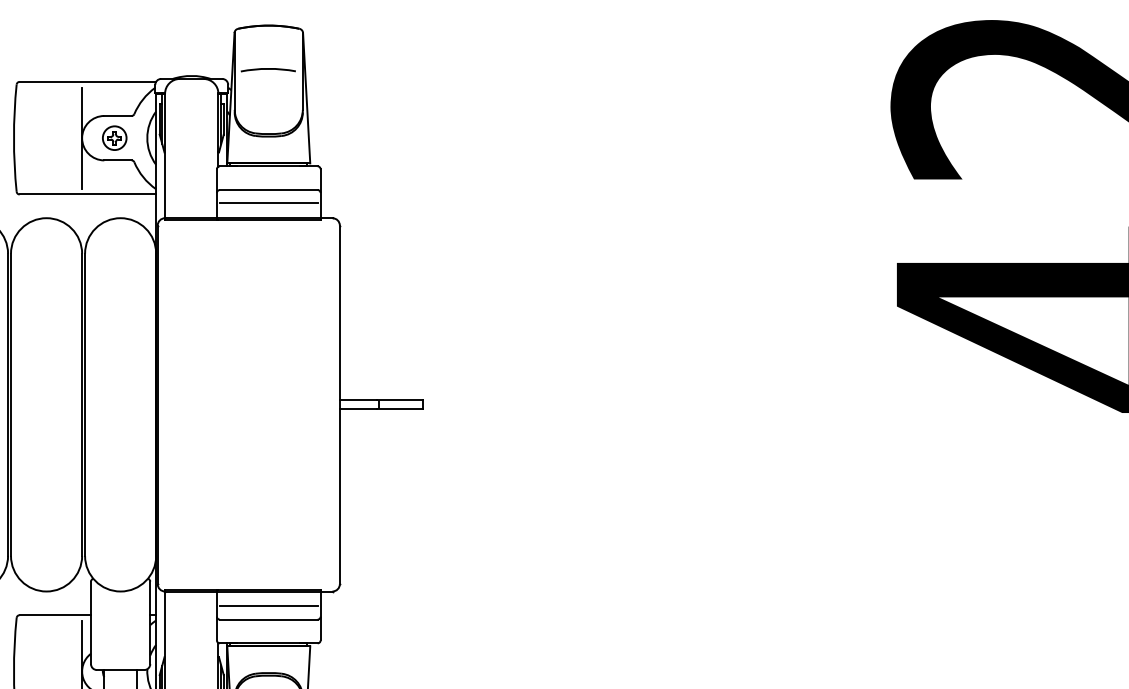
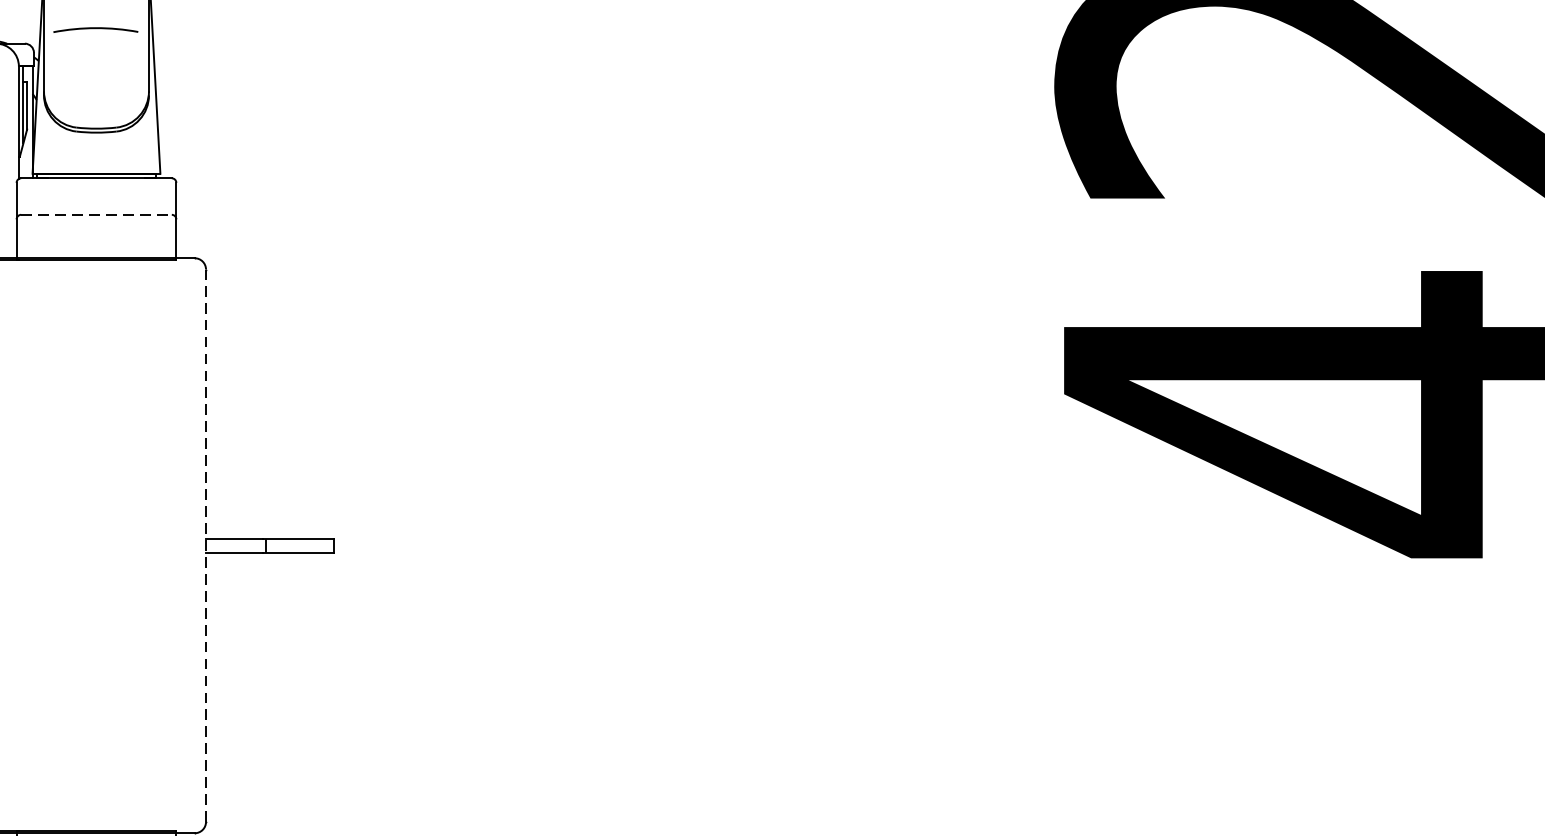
line: (268, 190) -> (96, 215), solid -> dashed
line: (268, 203) -> (96, 235), removed
line: (339, 404) -> (205, 545), solid -> dashed

